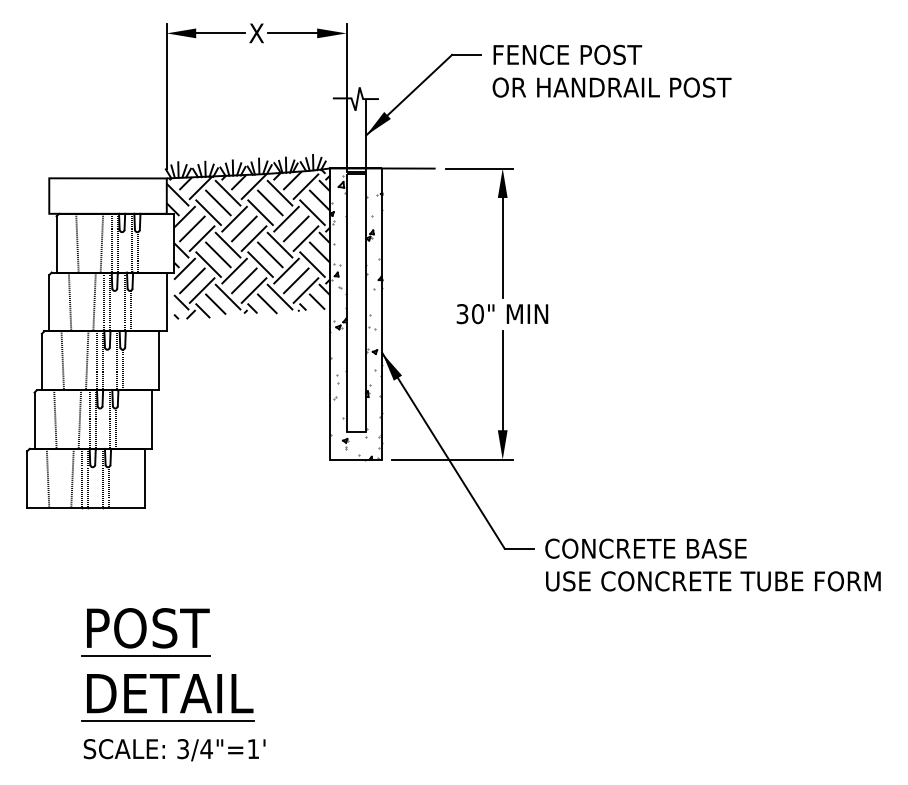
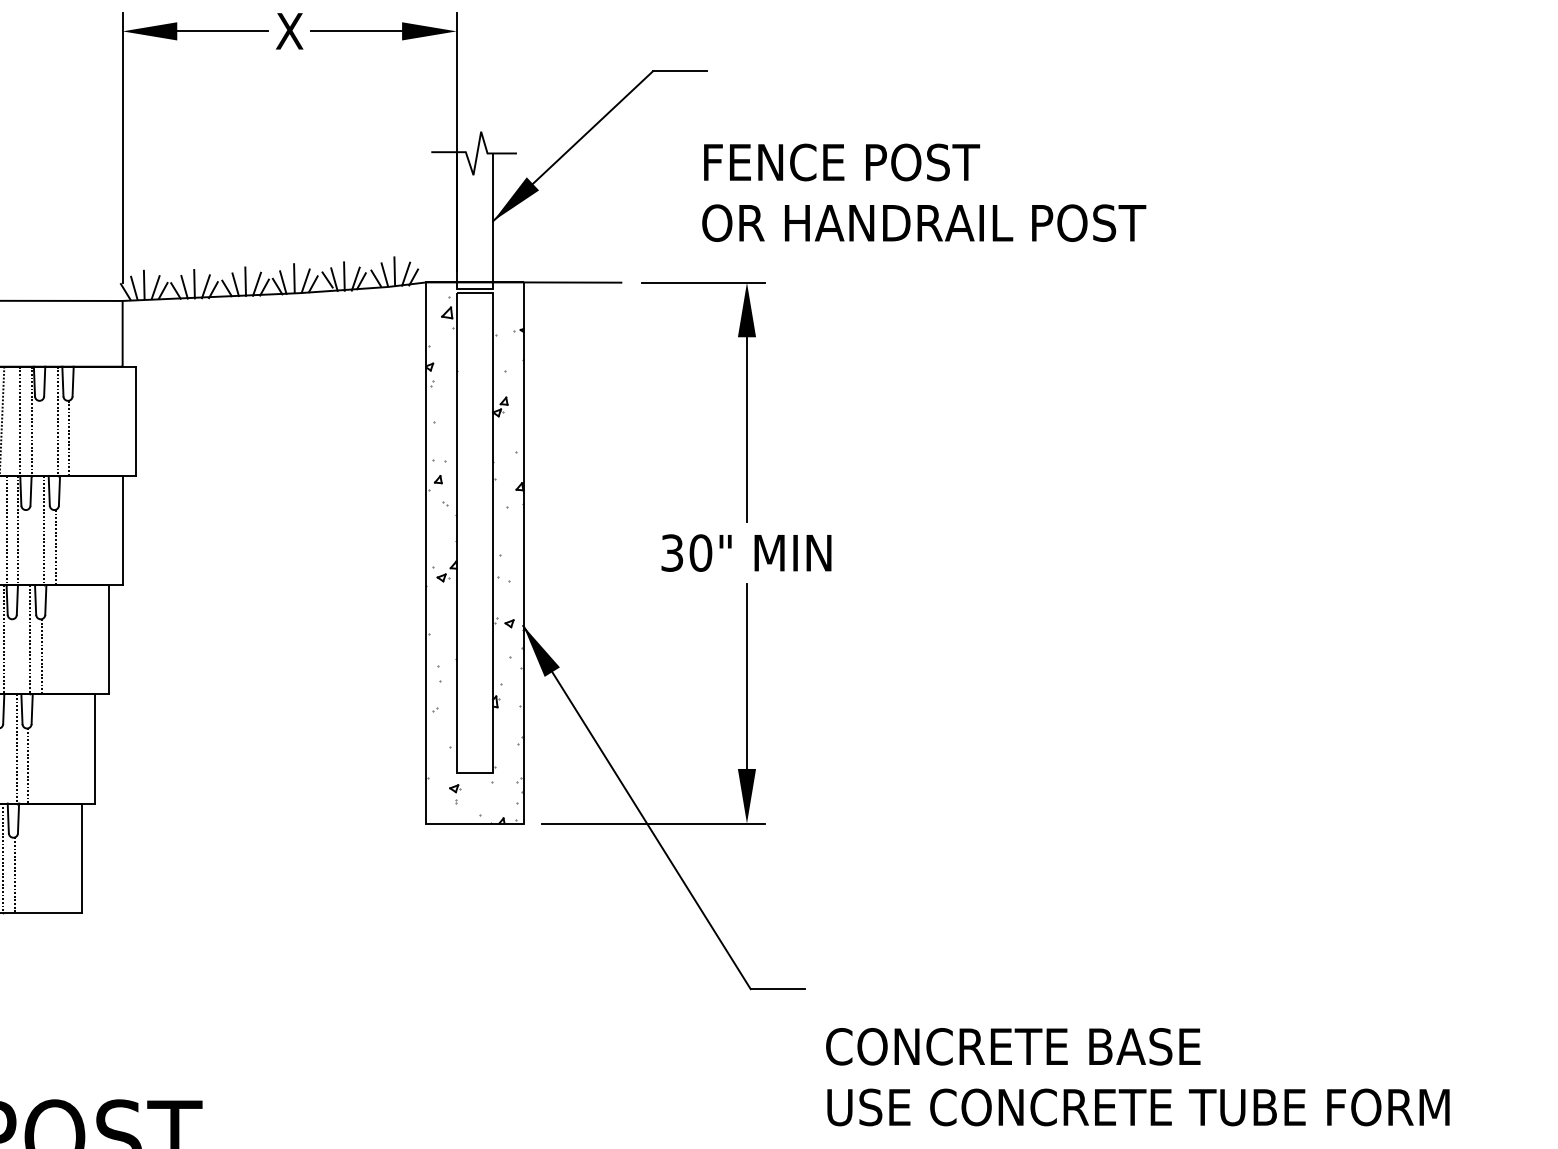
text: (611, 70) -> (923, 191), moved
hatch: (248, 244) -> (274, 423), removed
text: (712, 564) -> (1136, 1076), moved

